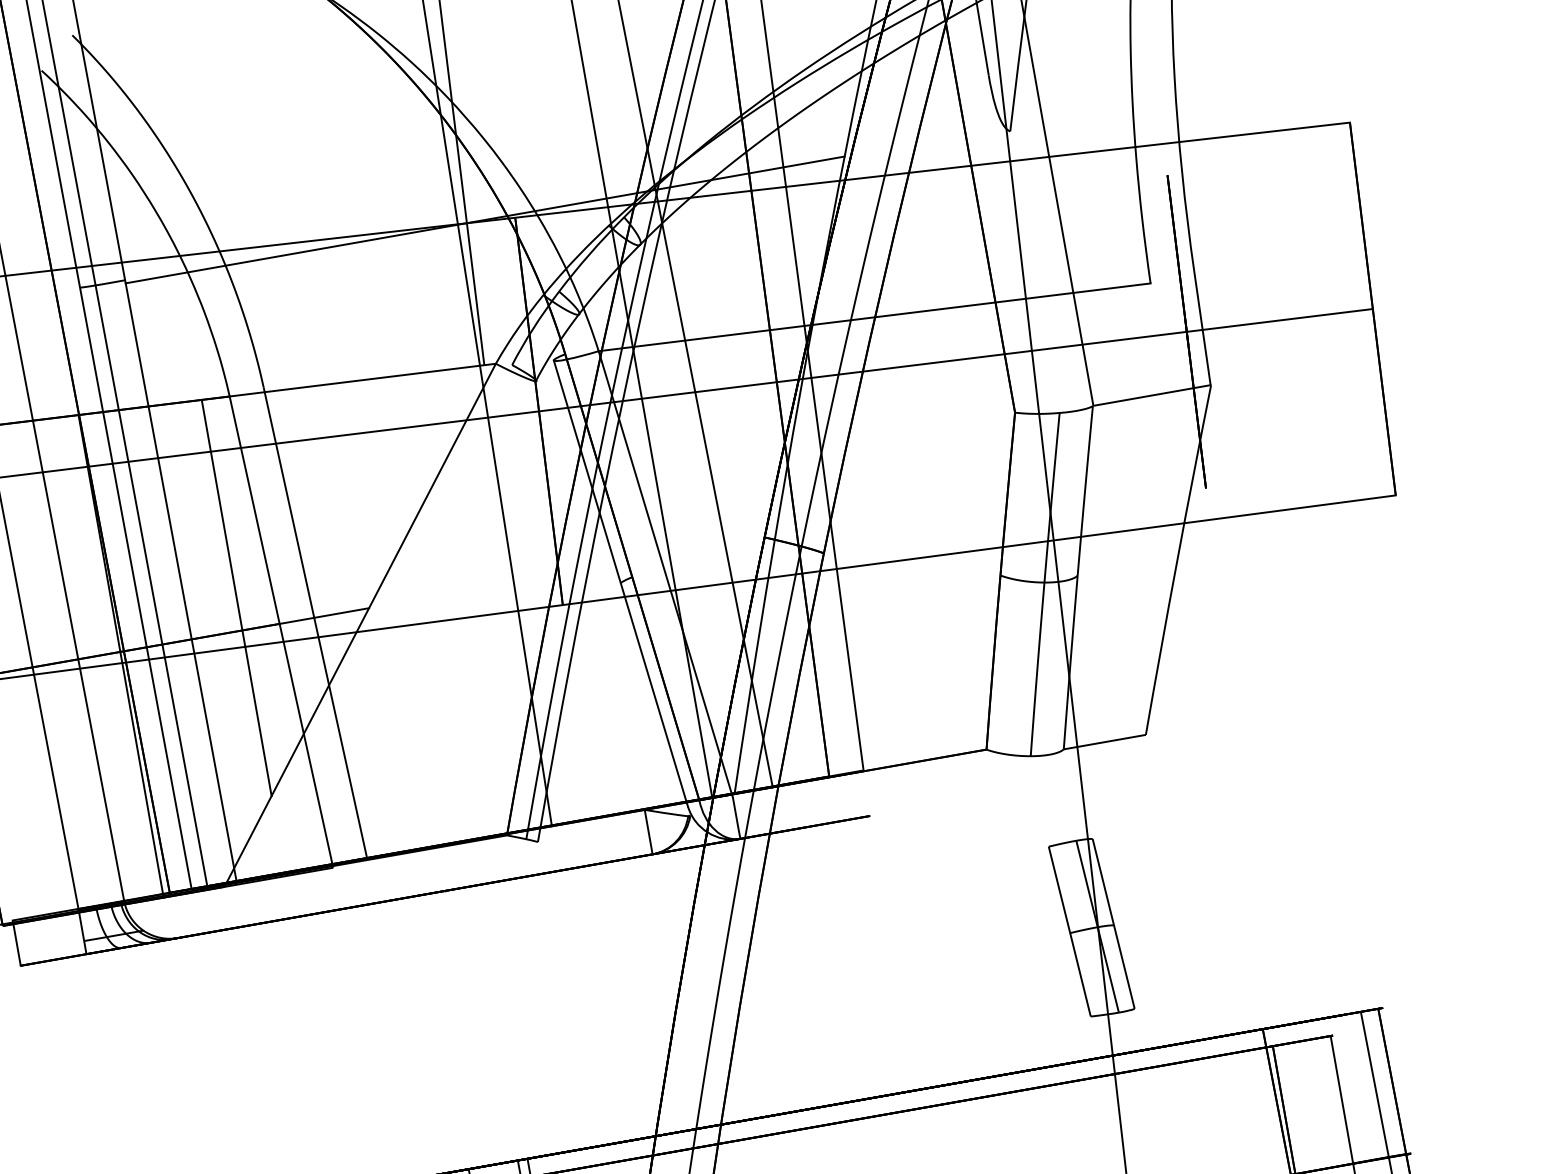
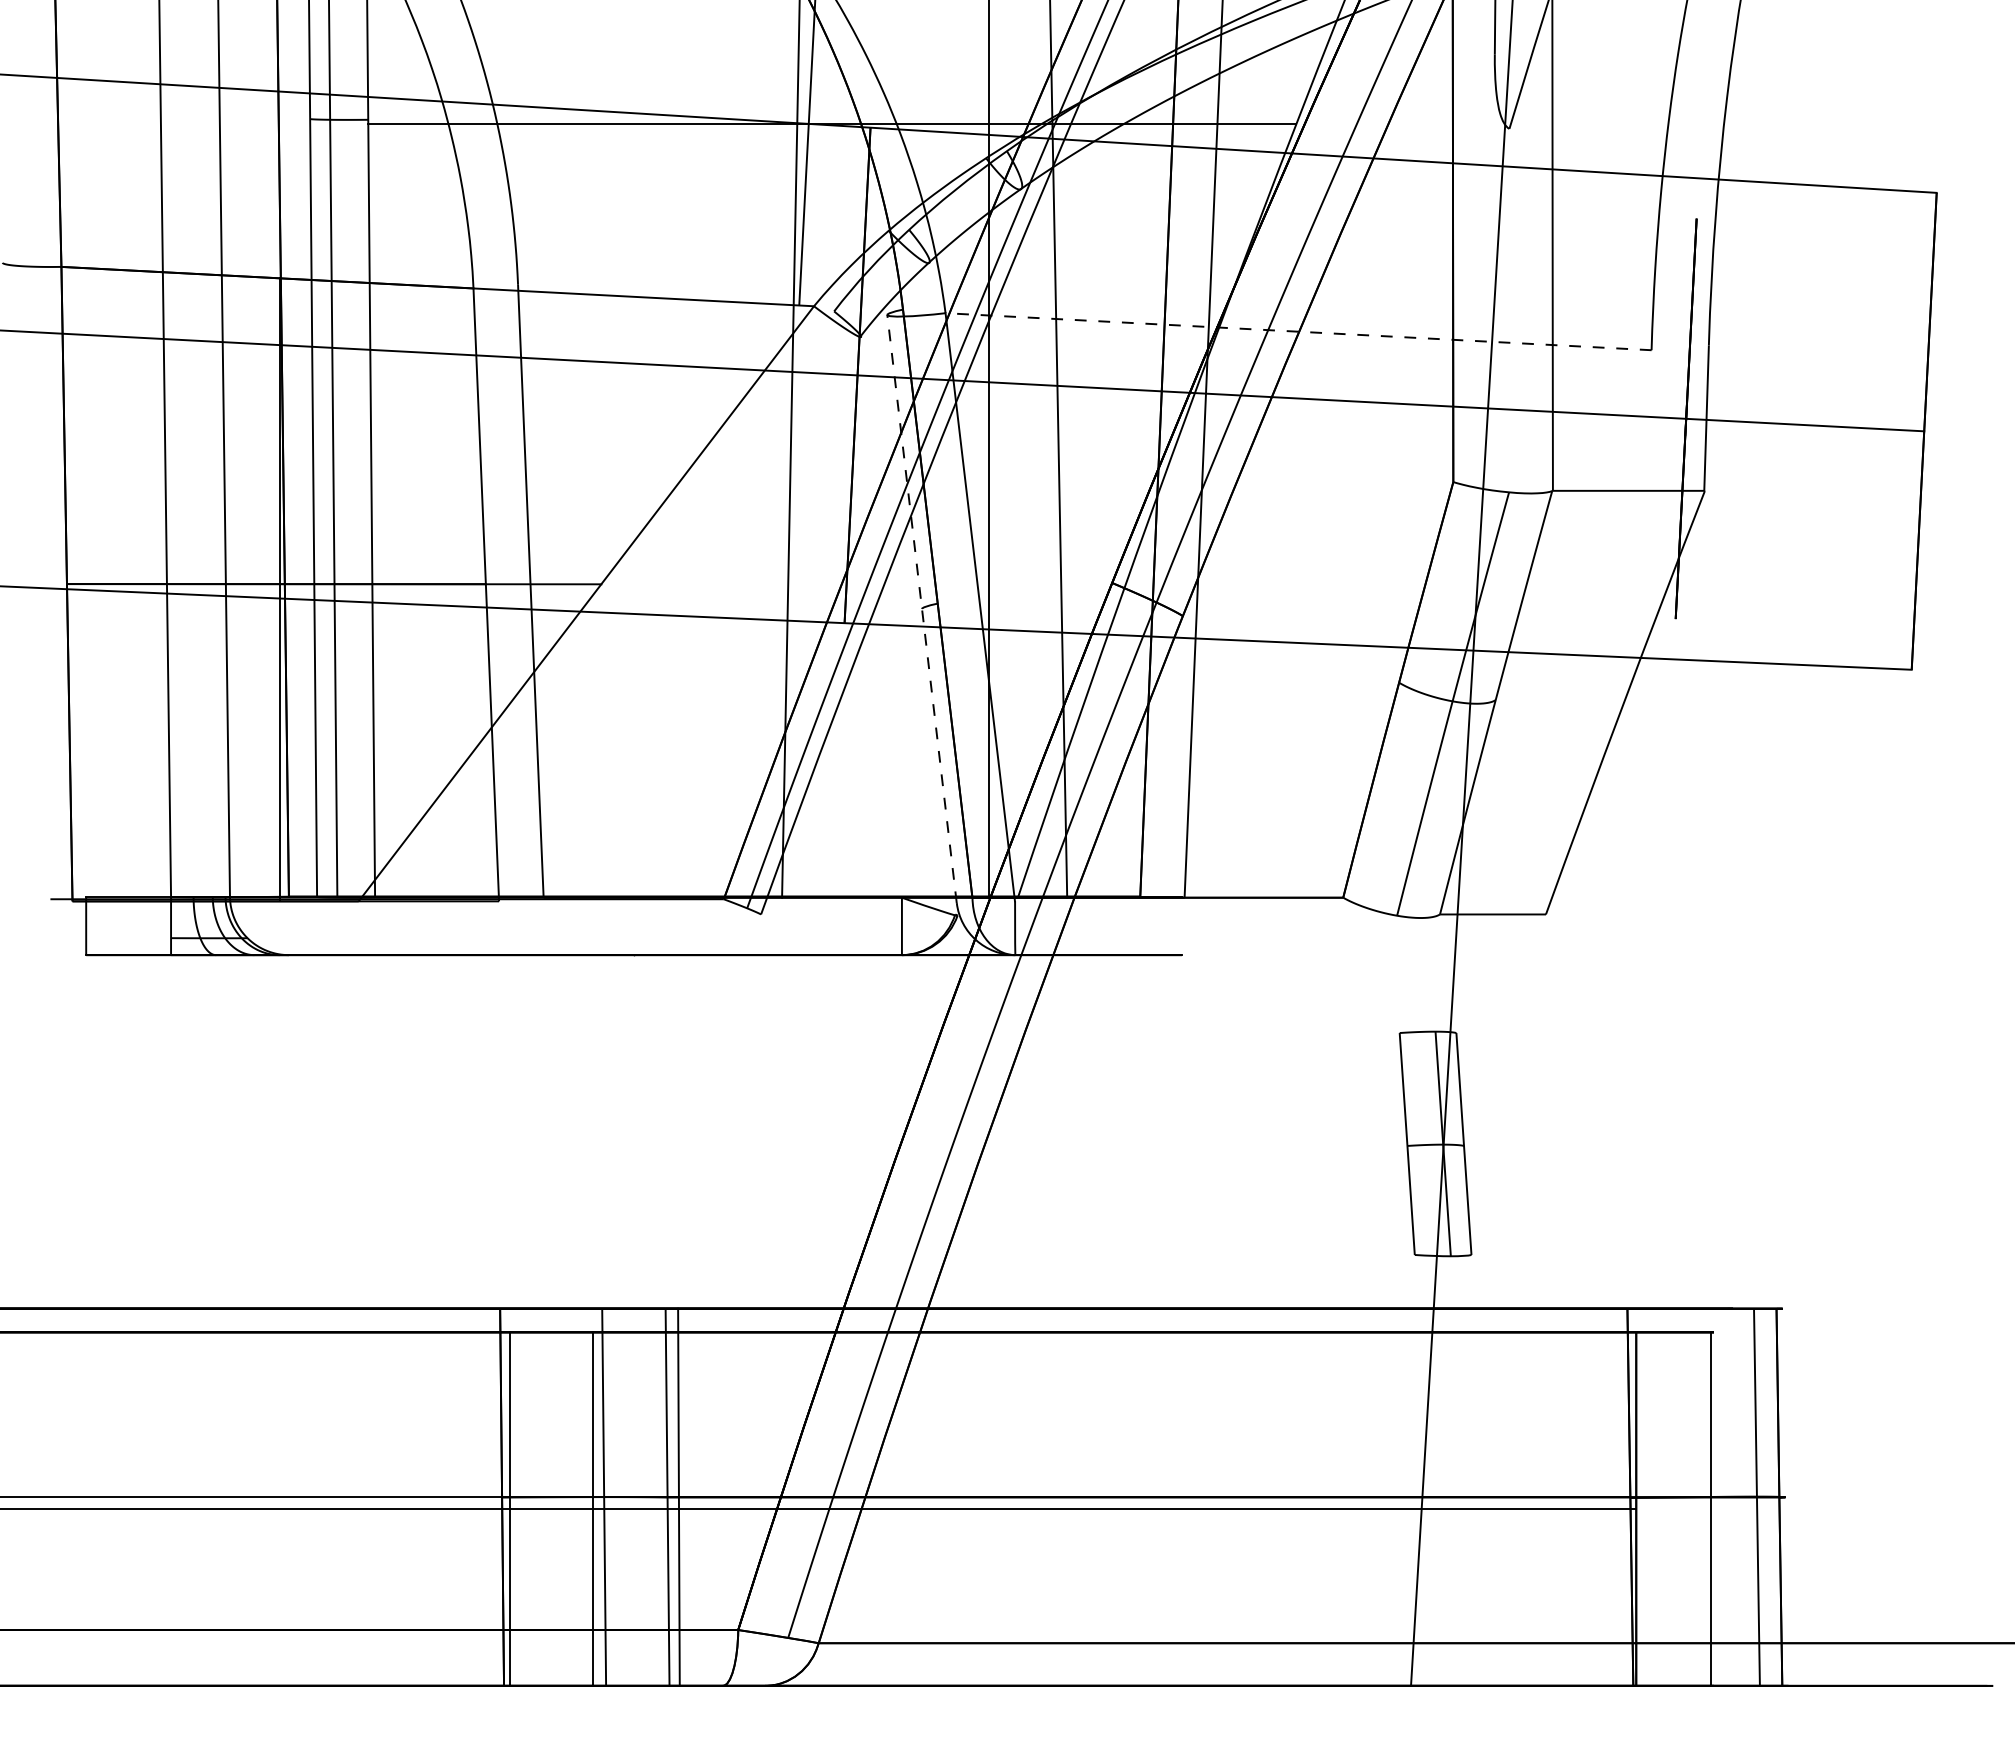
line: (874, 317) -> (1298, 331), solid -> dashed
line: (620, 583) -> (921, 608), solid -> dashed
line: (236, 598) -> (437, 542), removed

